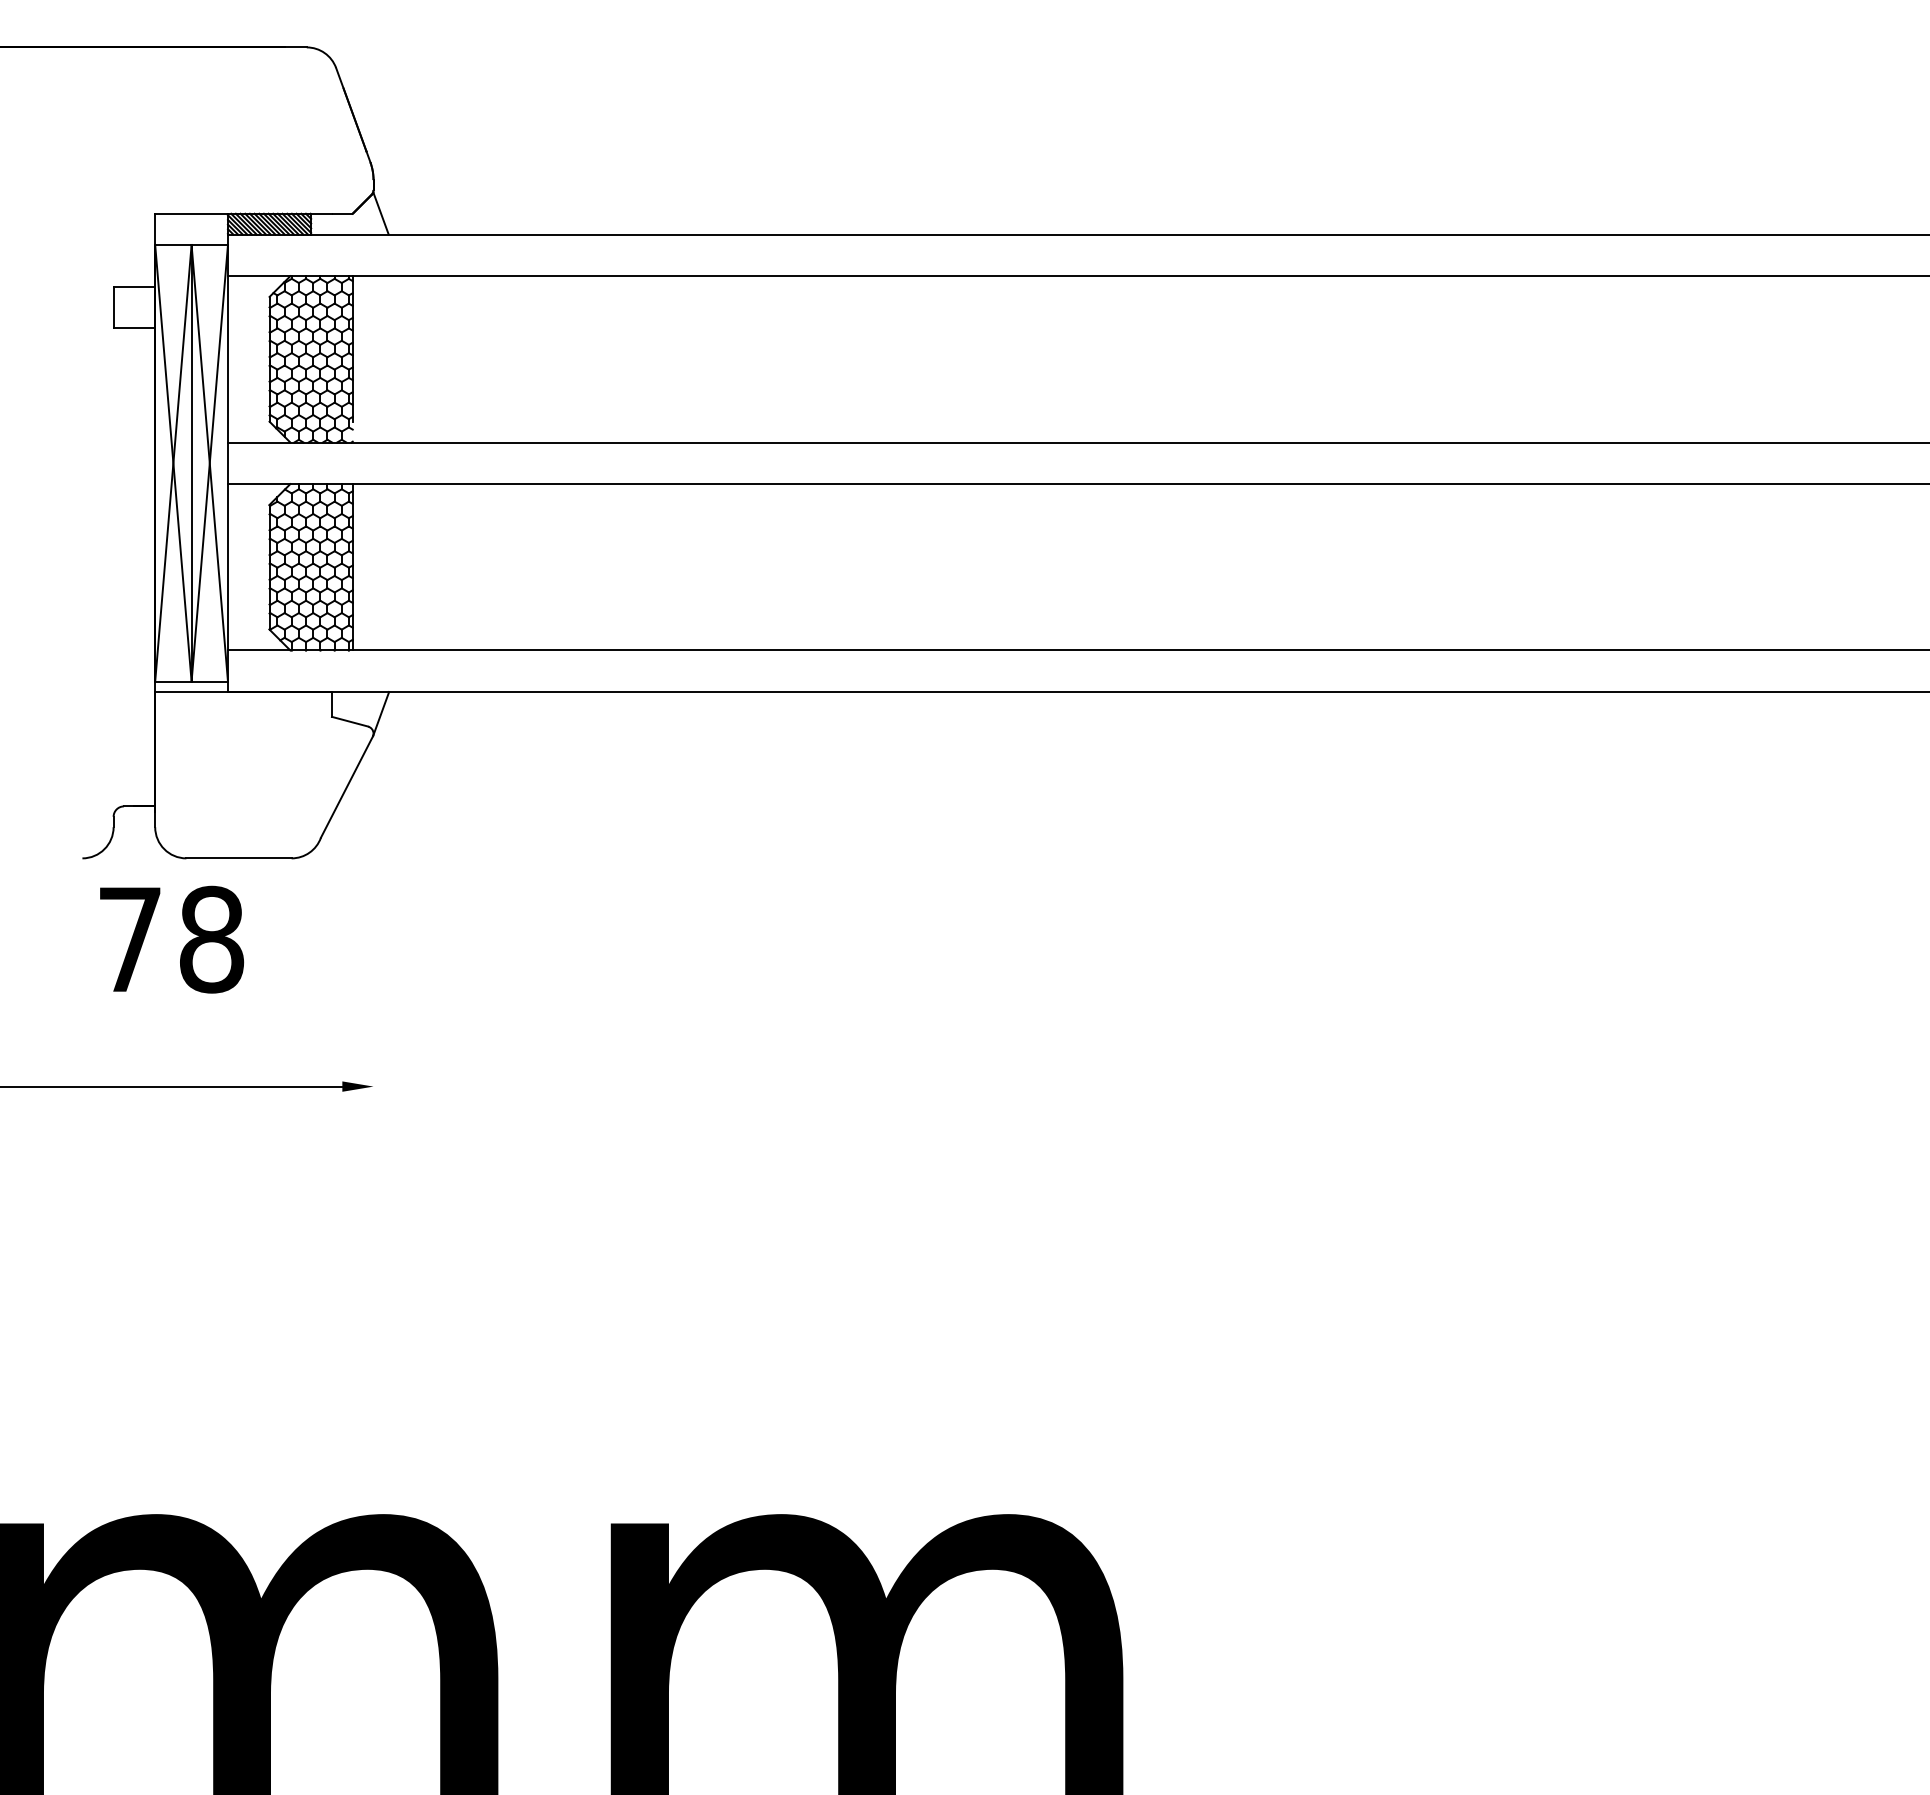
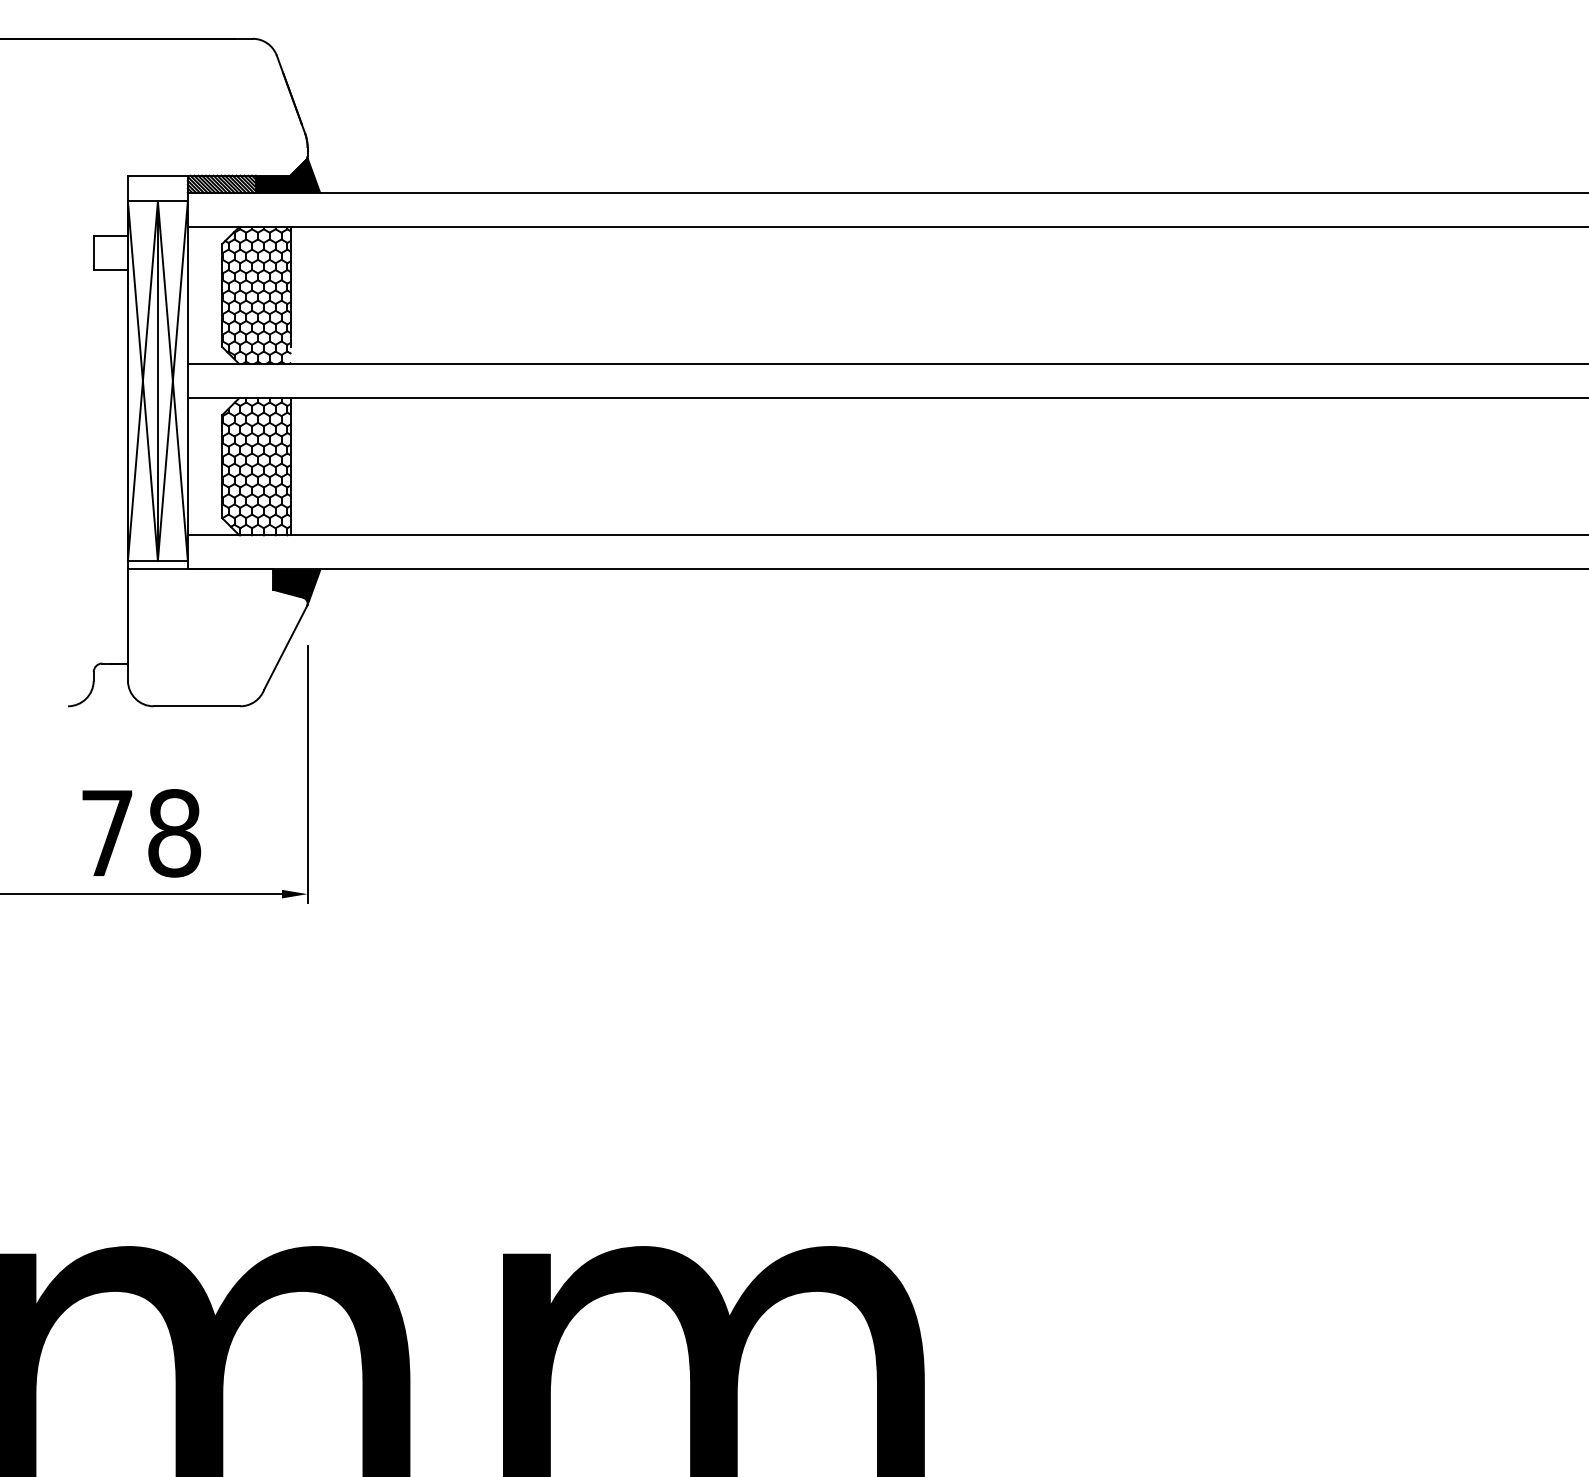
fill: (349, 213) -> (287, 175), added
fill: (360, 714) -> (296, 587), added
text: (172, 939) -> (142, 833), moved
line: (373, 941) -> (307, 774), added

